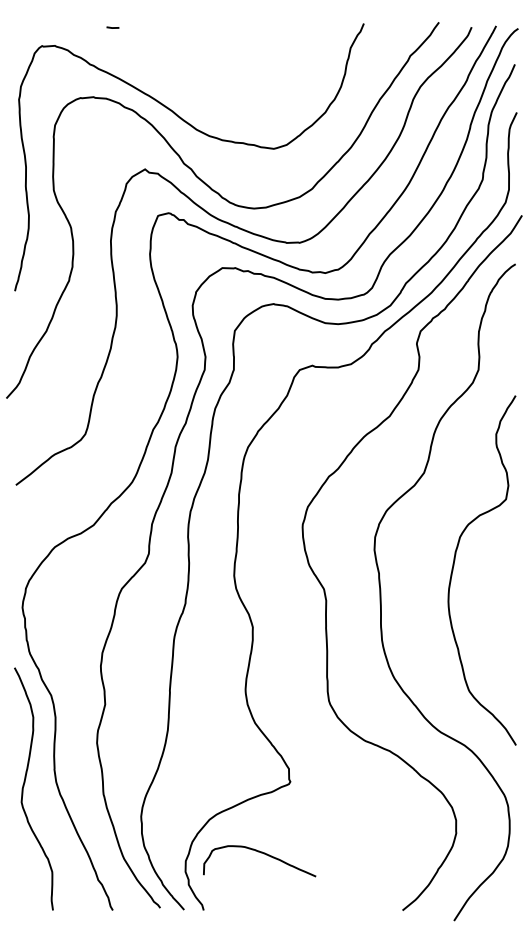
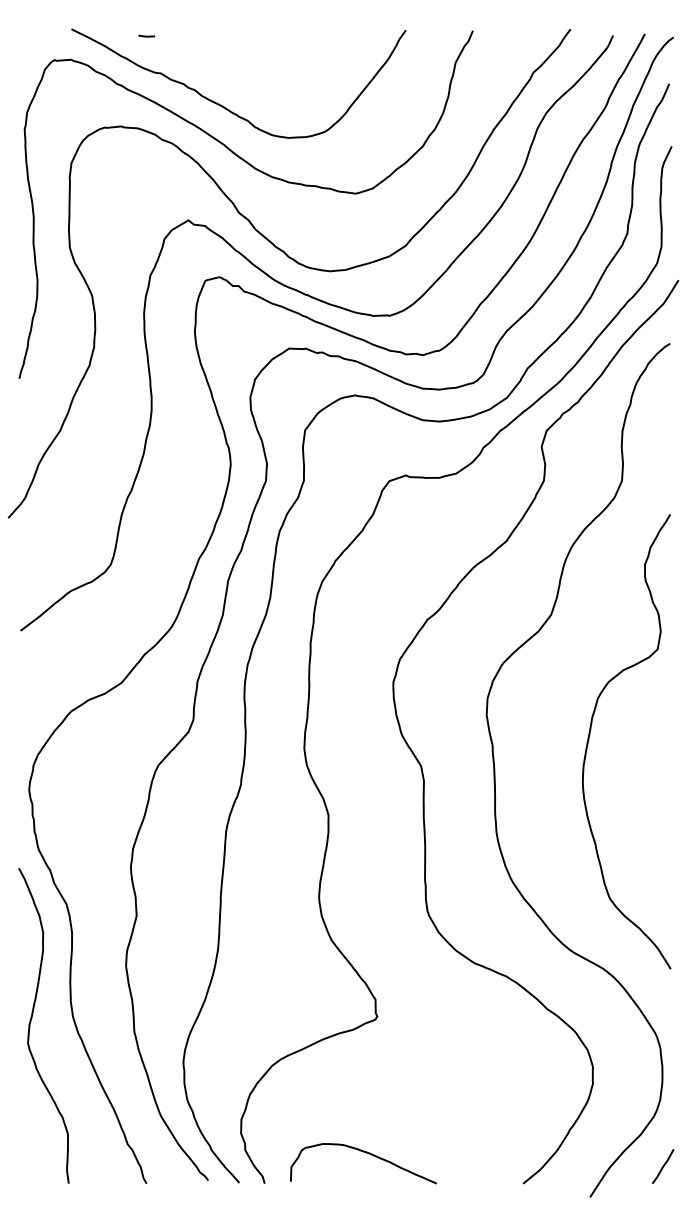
curve: (174, 82) -> (226, 107), added
curve: (263, 854) -> (368, 1154), moved
line: (510, 897) -> (663, 1166), added

